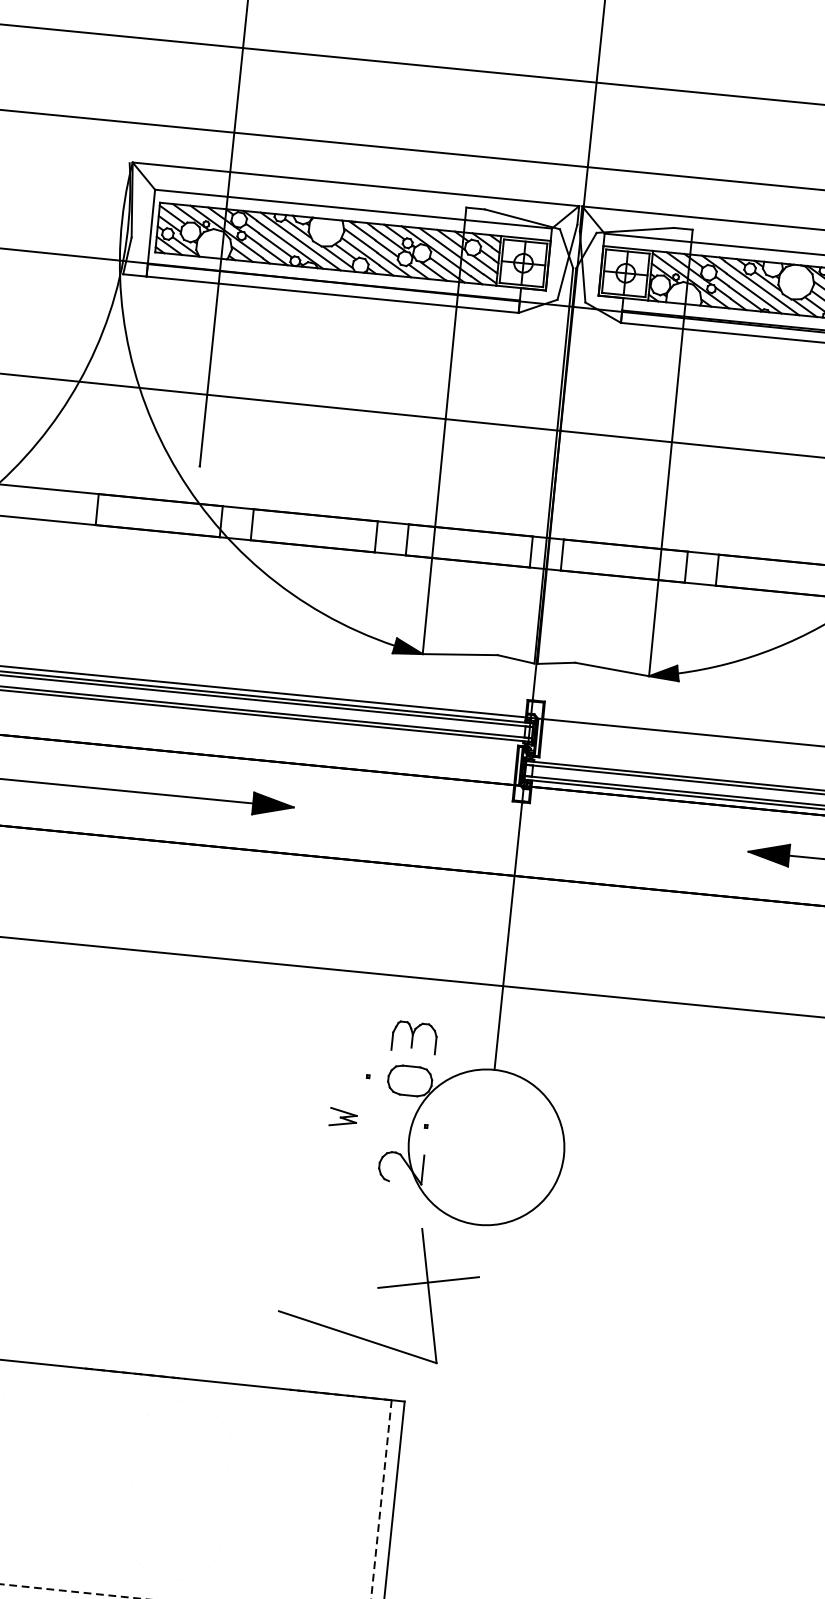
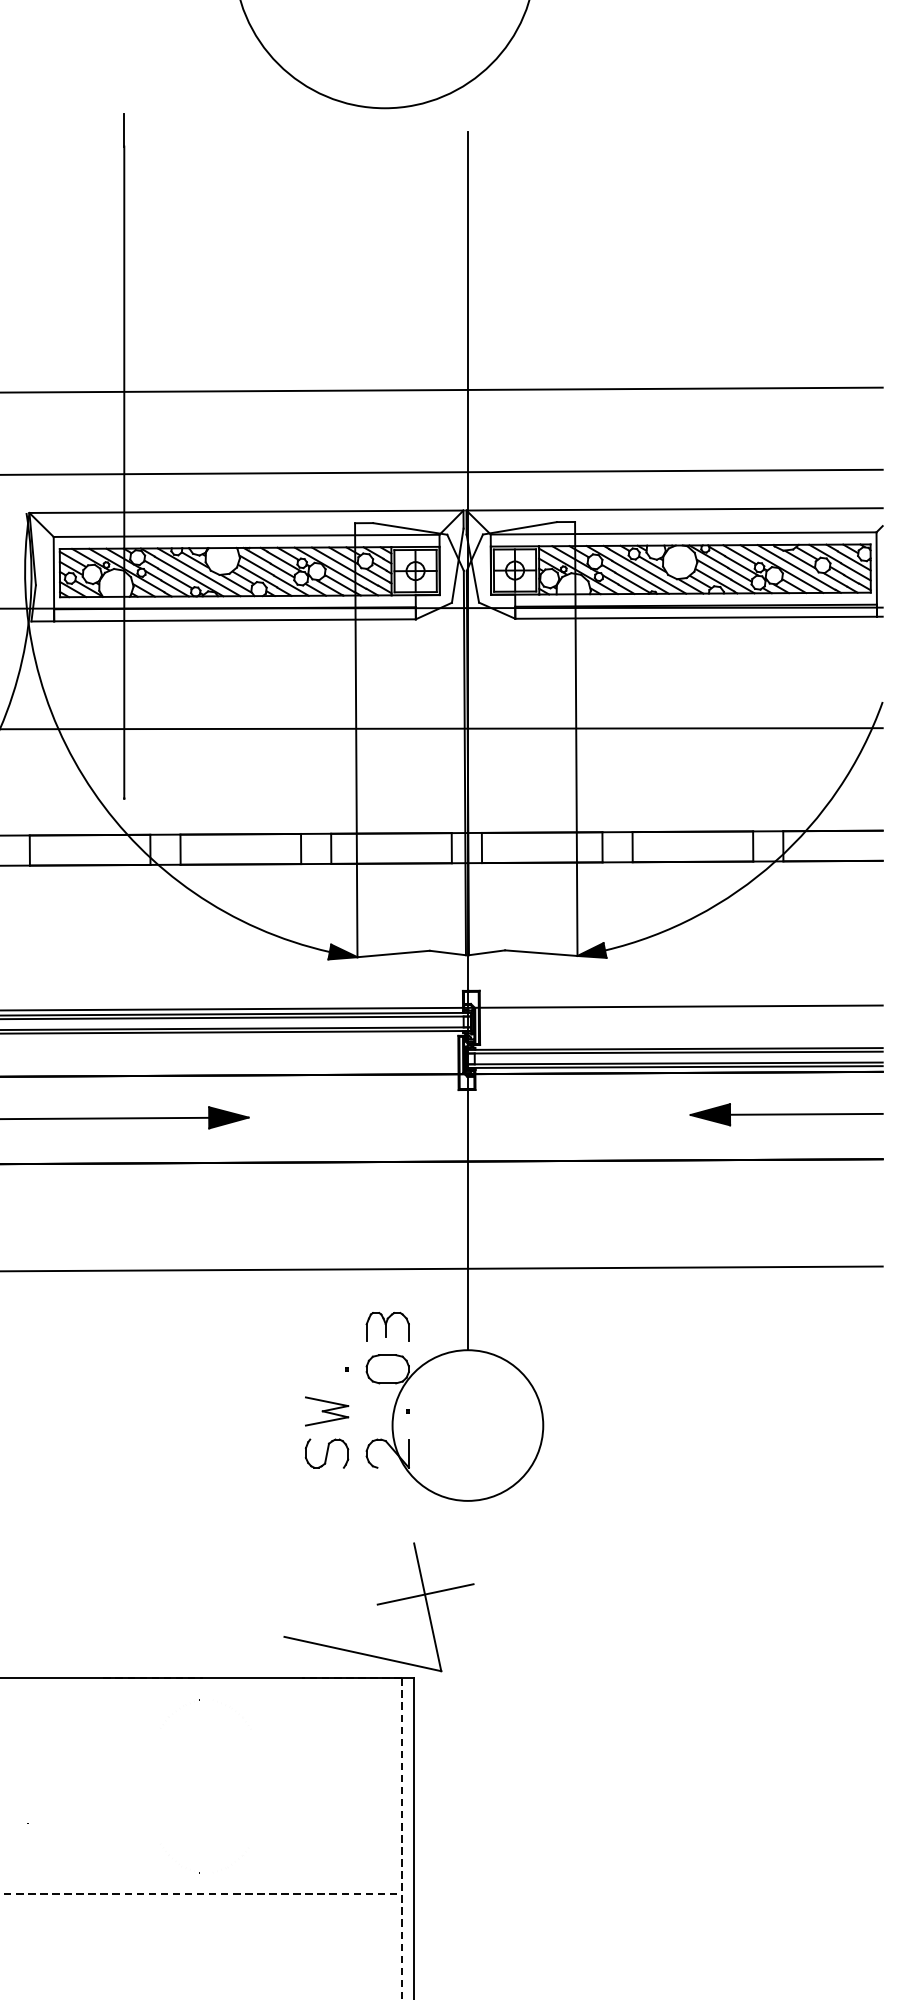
part: (343, 1117) -> (327, 1411), size x1.67
part: (338, 1161) -> (326, 1453), added
part: (378, 1290) -> (378, 1607), moved

